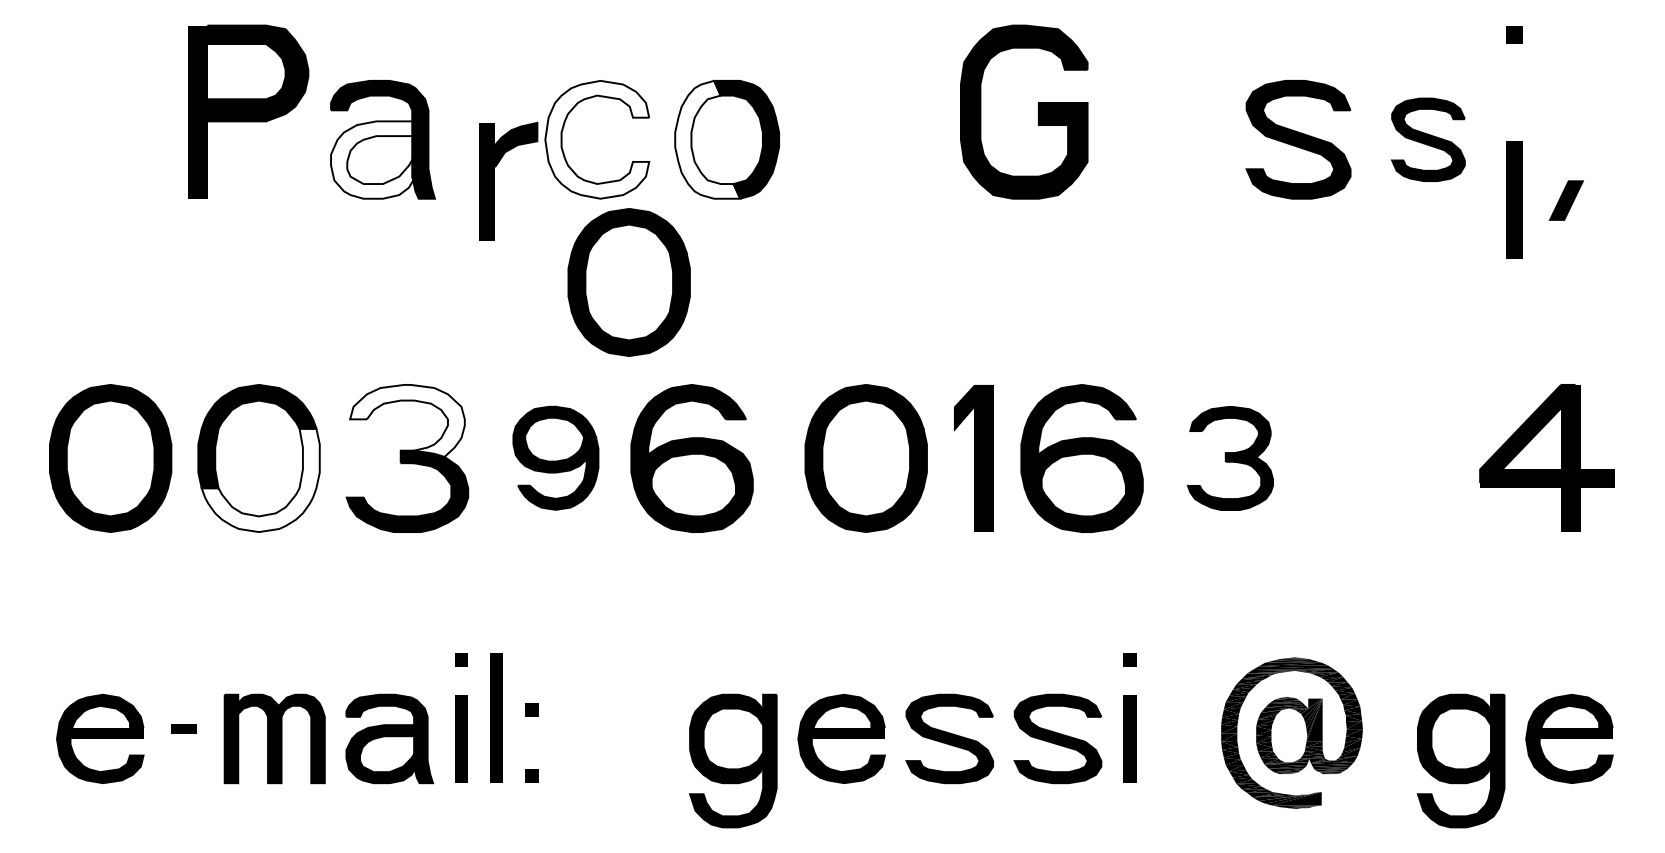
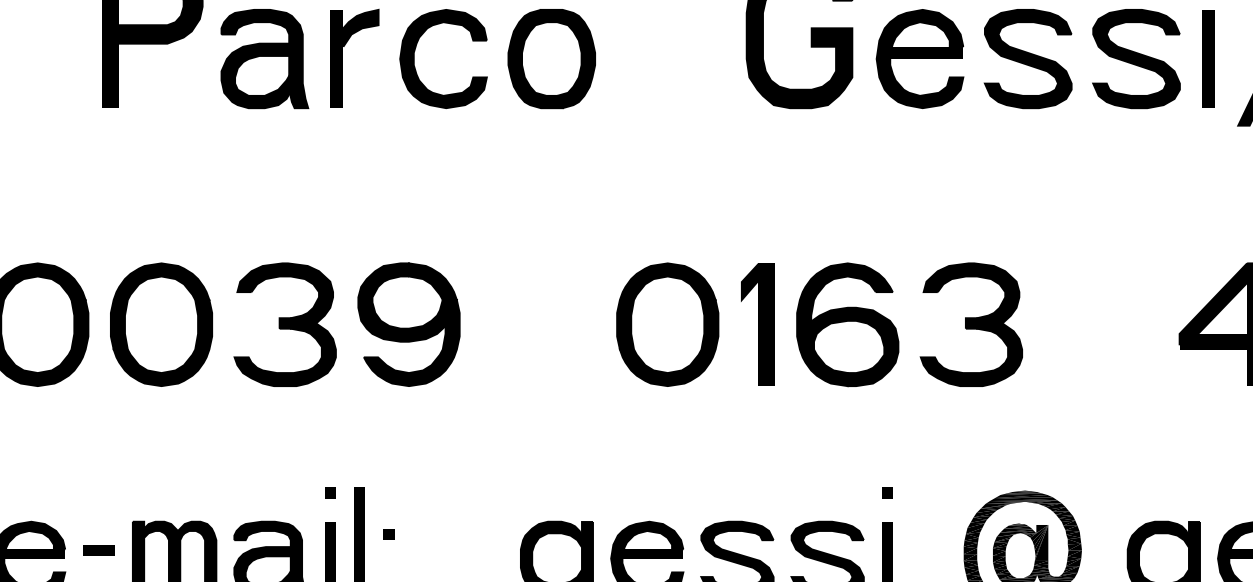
fill: (597, 139) -> (443, 58), added
fill: (707, 139) -> (535, 58), added
part: (1168, 139) -> (919, 58), added
part: (1428, 139) -> (1136, 58), size x1.43
fill: (373, 159) -> (256, 75), added
part: (494, 180) -> (342, 57), moved
part: (1514, 199) -> (1208, 58), moved
part: (628, 282) -> (469, 178), removed
fill: (407, 423) -> (285, 295), added
part: (555, 457) -> (408, 323), size x1.43
part: (691, 458) -> (522, 324), removed
part: (1230, 458) -> (971, 324), size x1.43
fill: (260, 480) -> (162, 343), added
part: (183, 728) -> (98, 549), size x1.43

